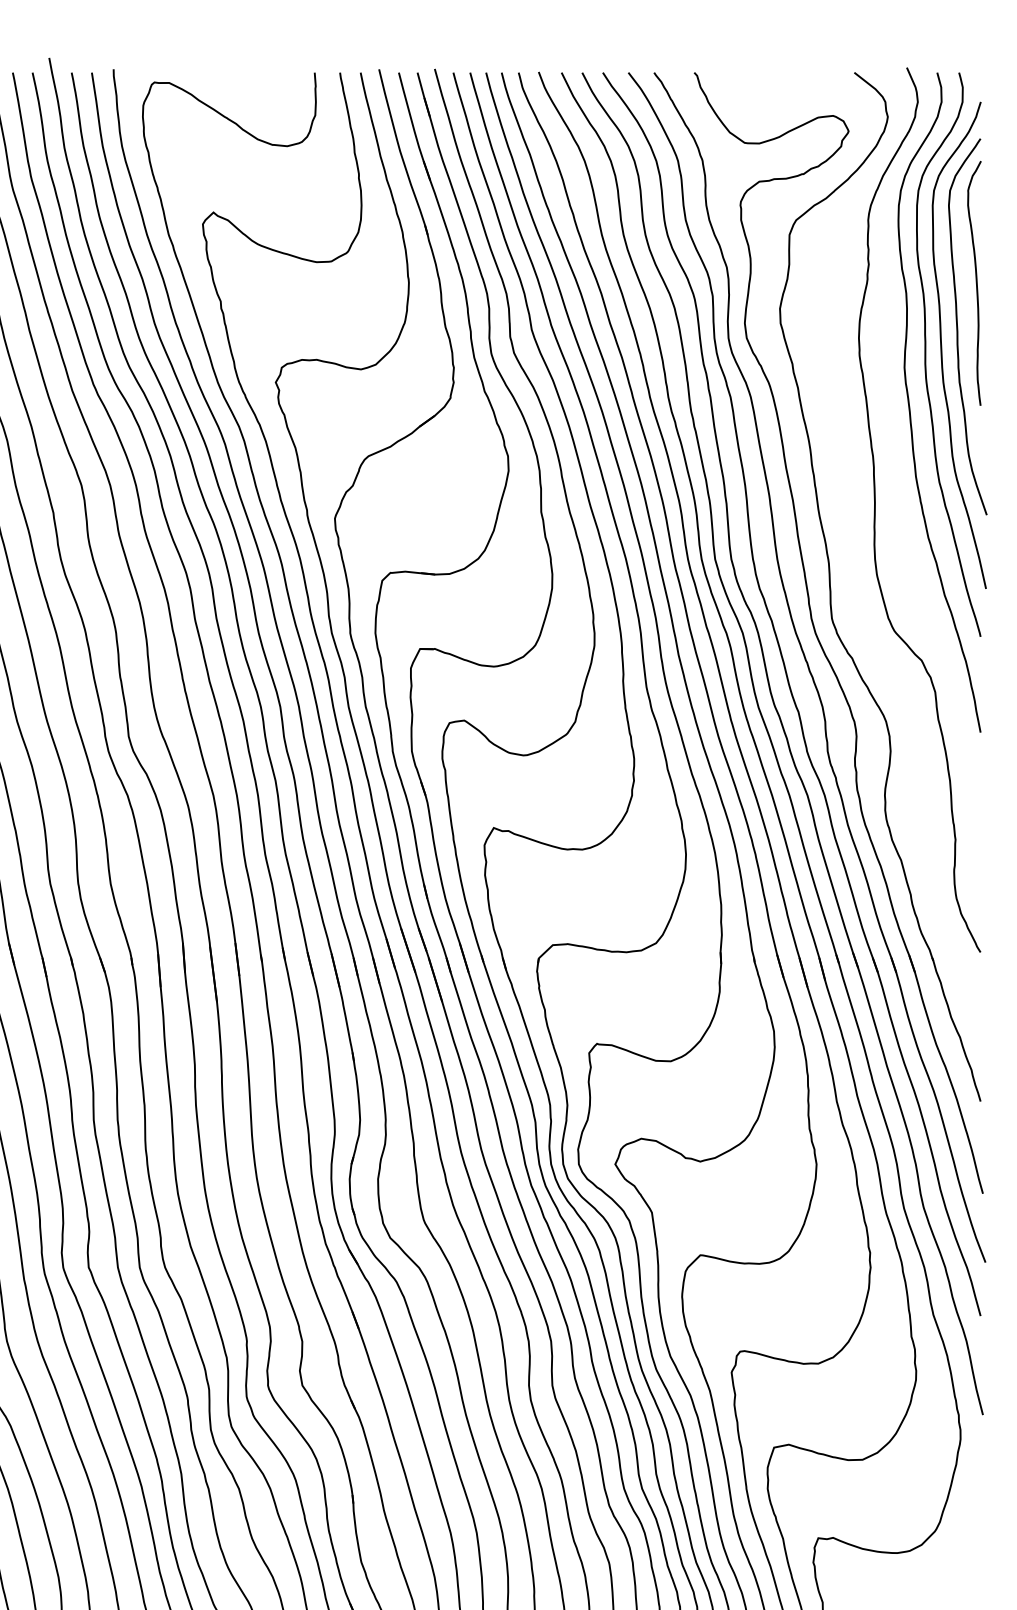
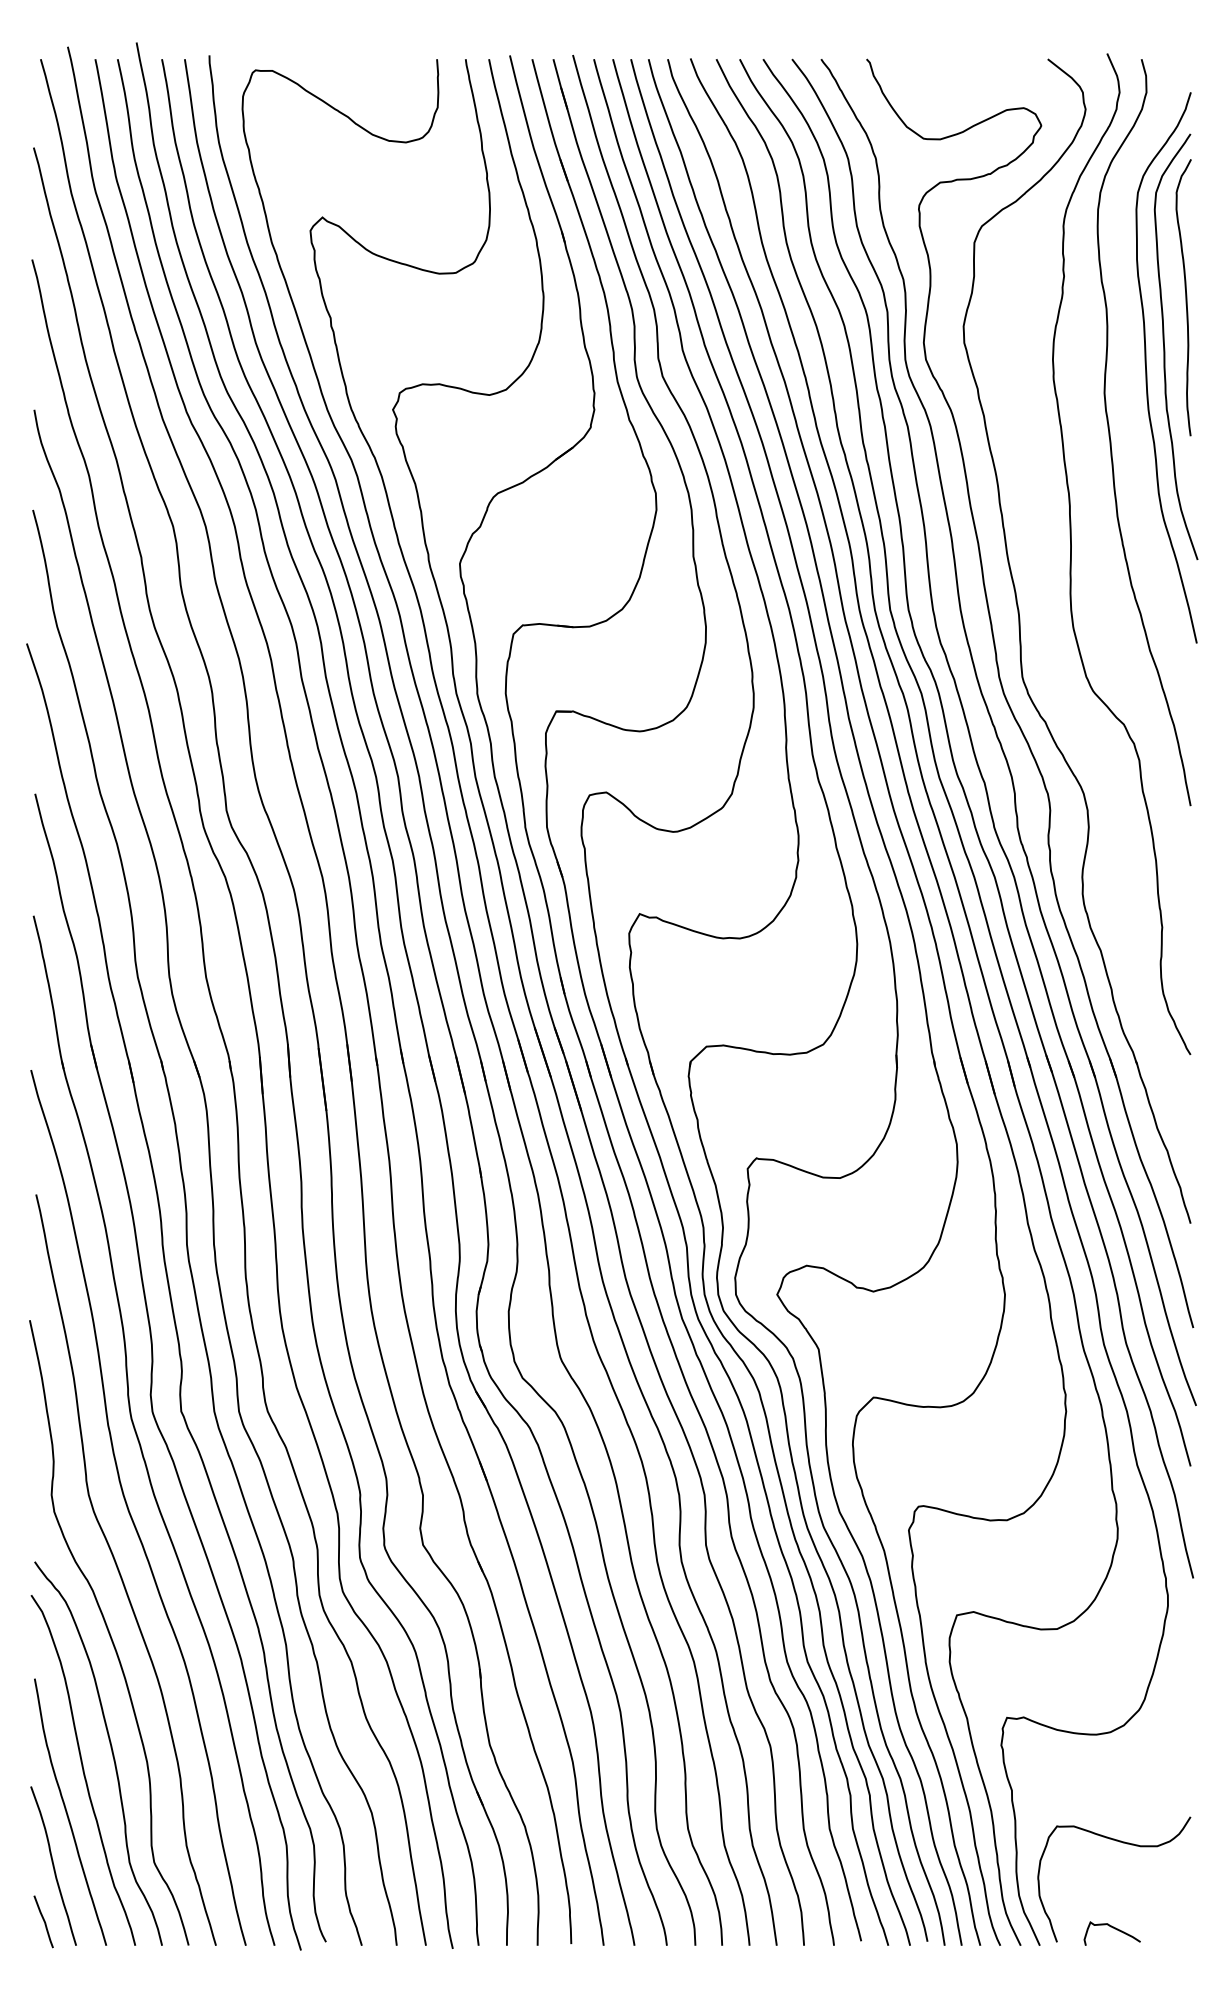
curve: (925, 354) -> (1128, 378), removed

